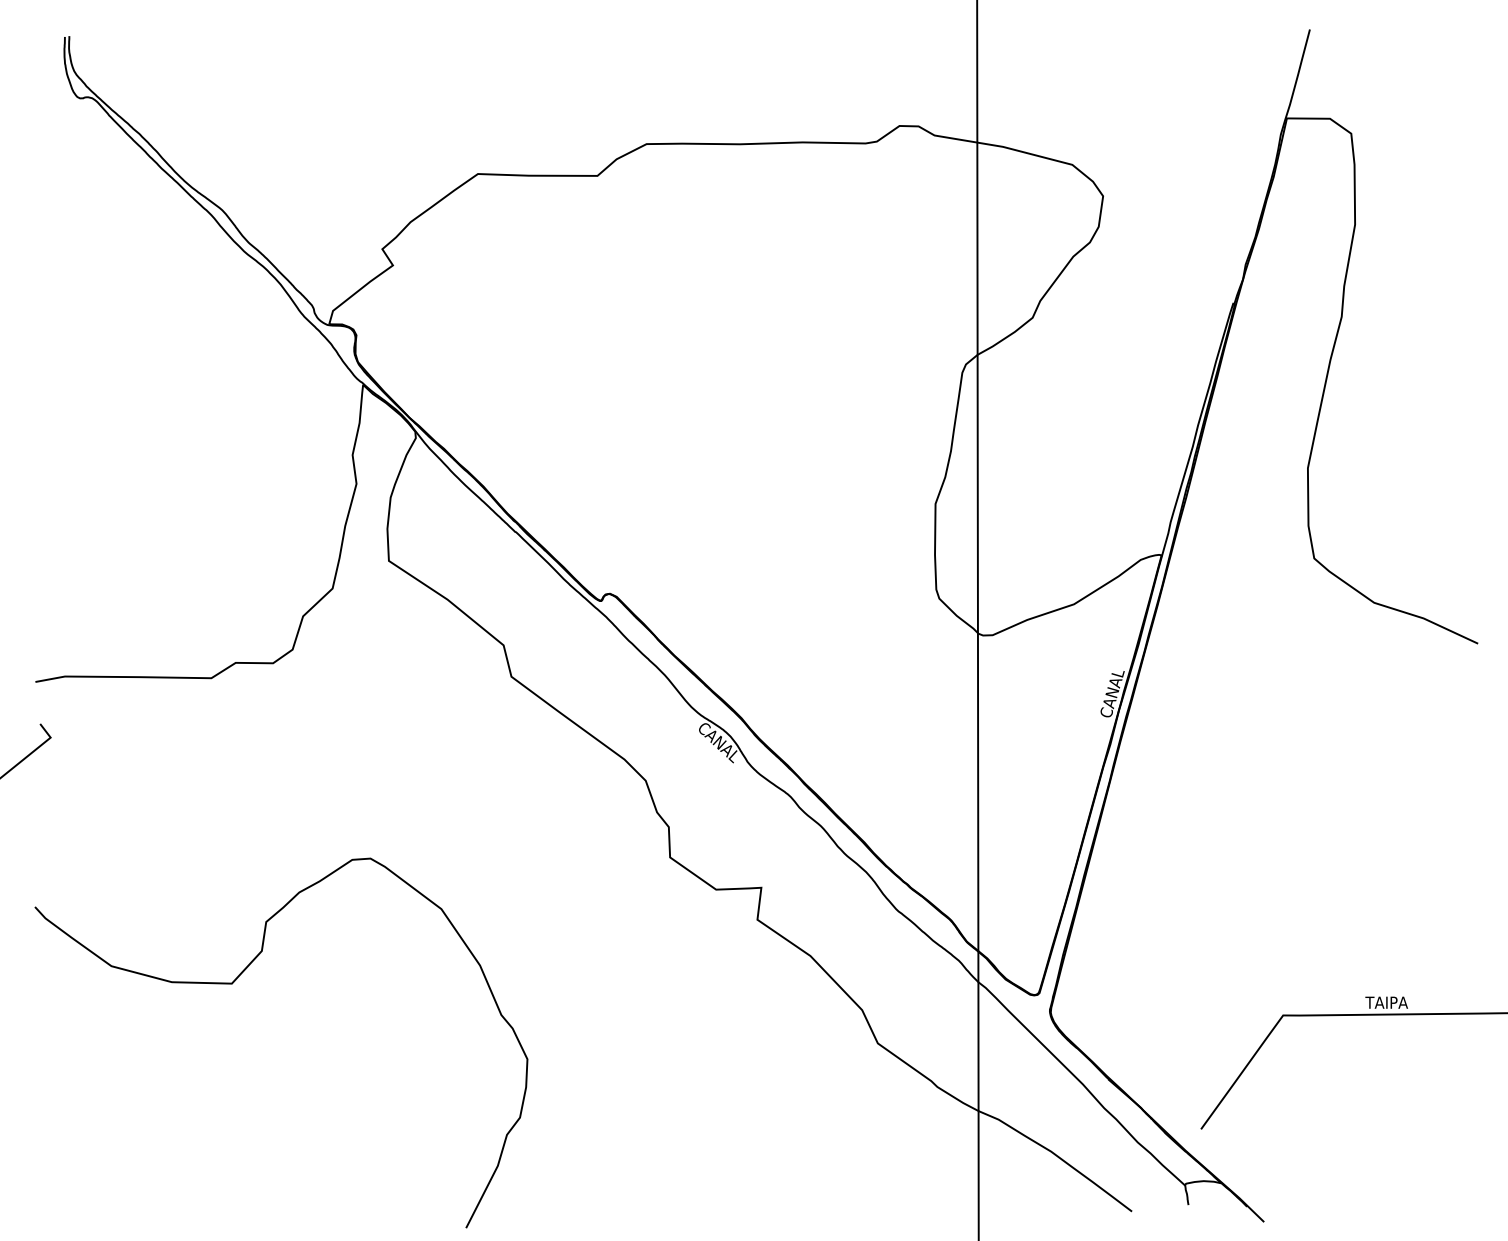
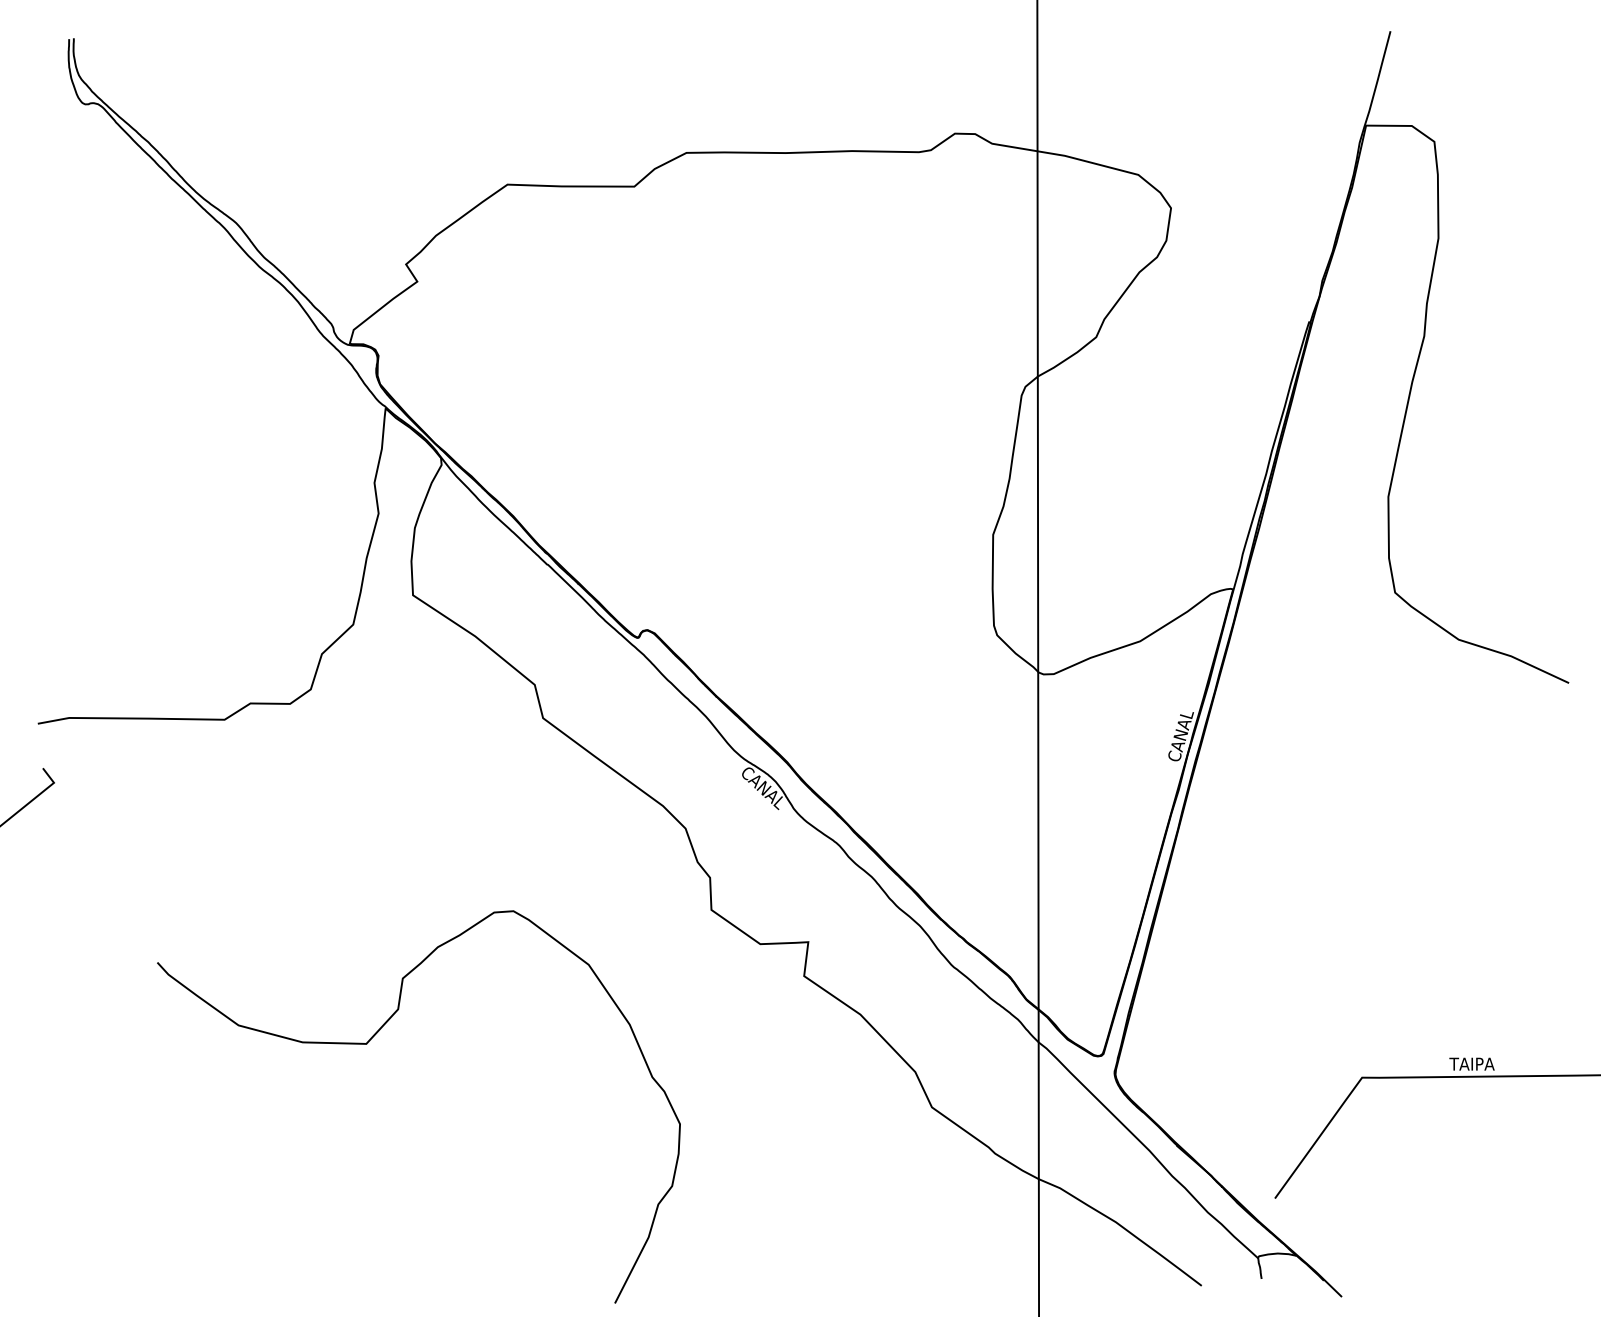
curve: (232, 984) -> (367, 1044), moved

